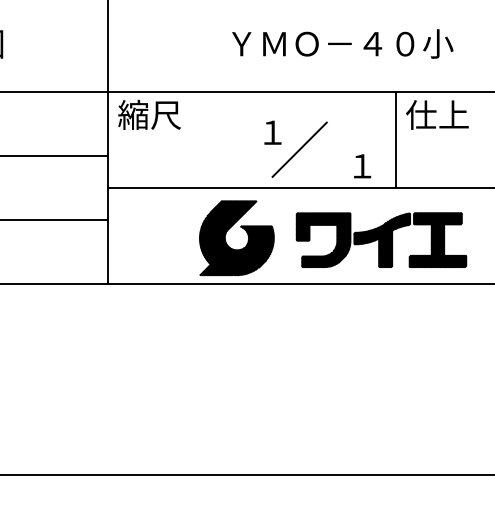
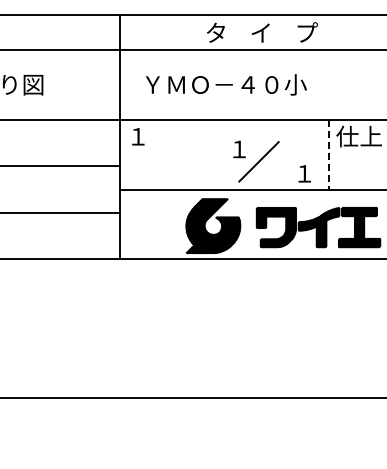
text: (342, 43) -> (226, 84), moved
text: (149, 114) -> (149, 136), 縮尺 -> １
line: (395, 139) -> (328, 154), solid -> dashed

